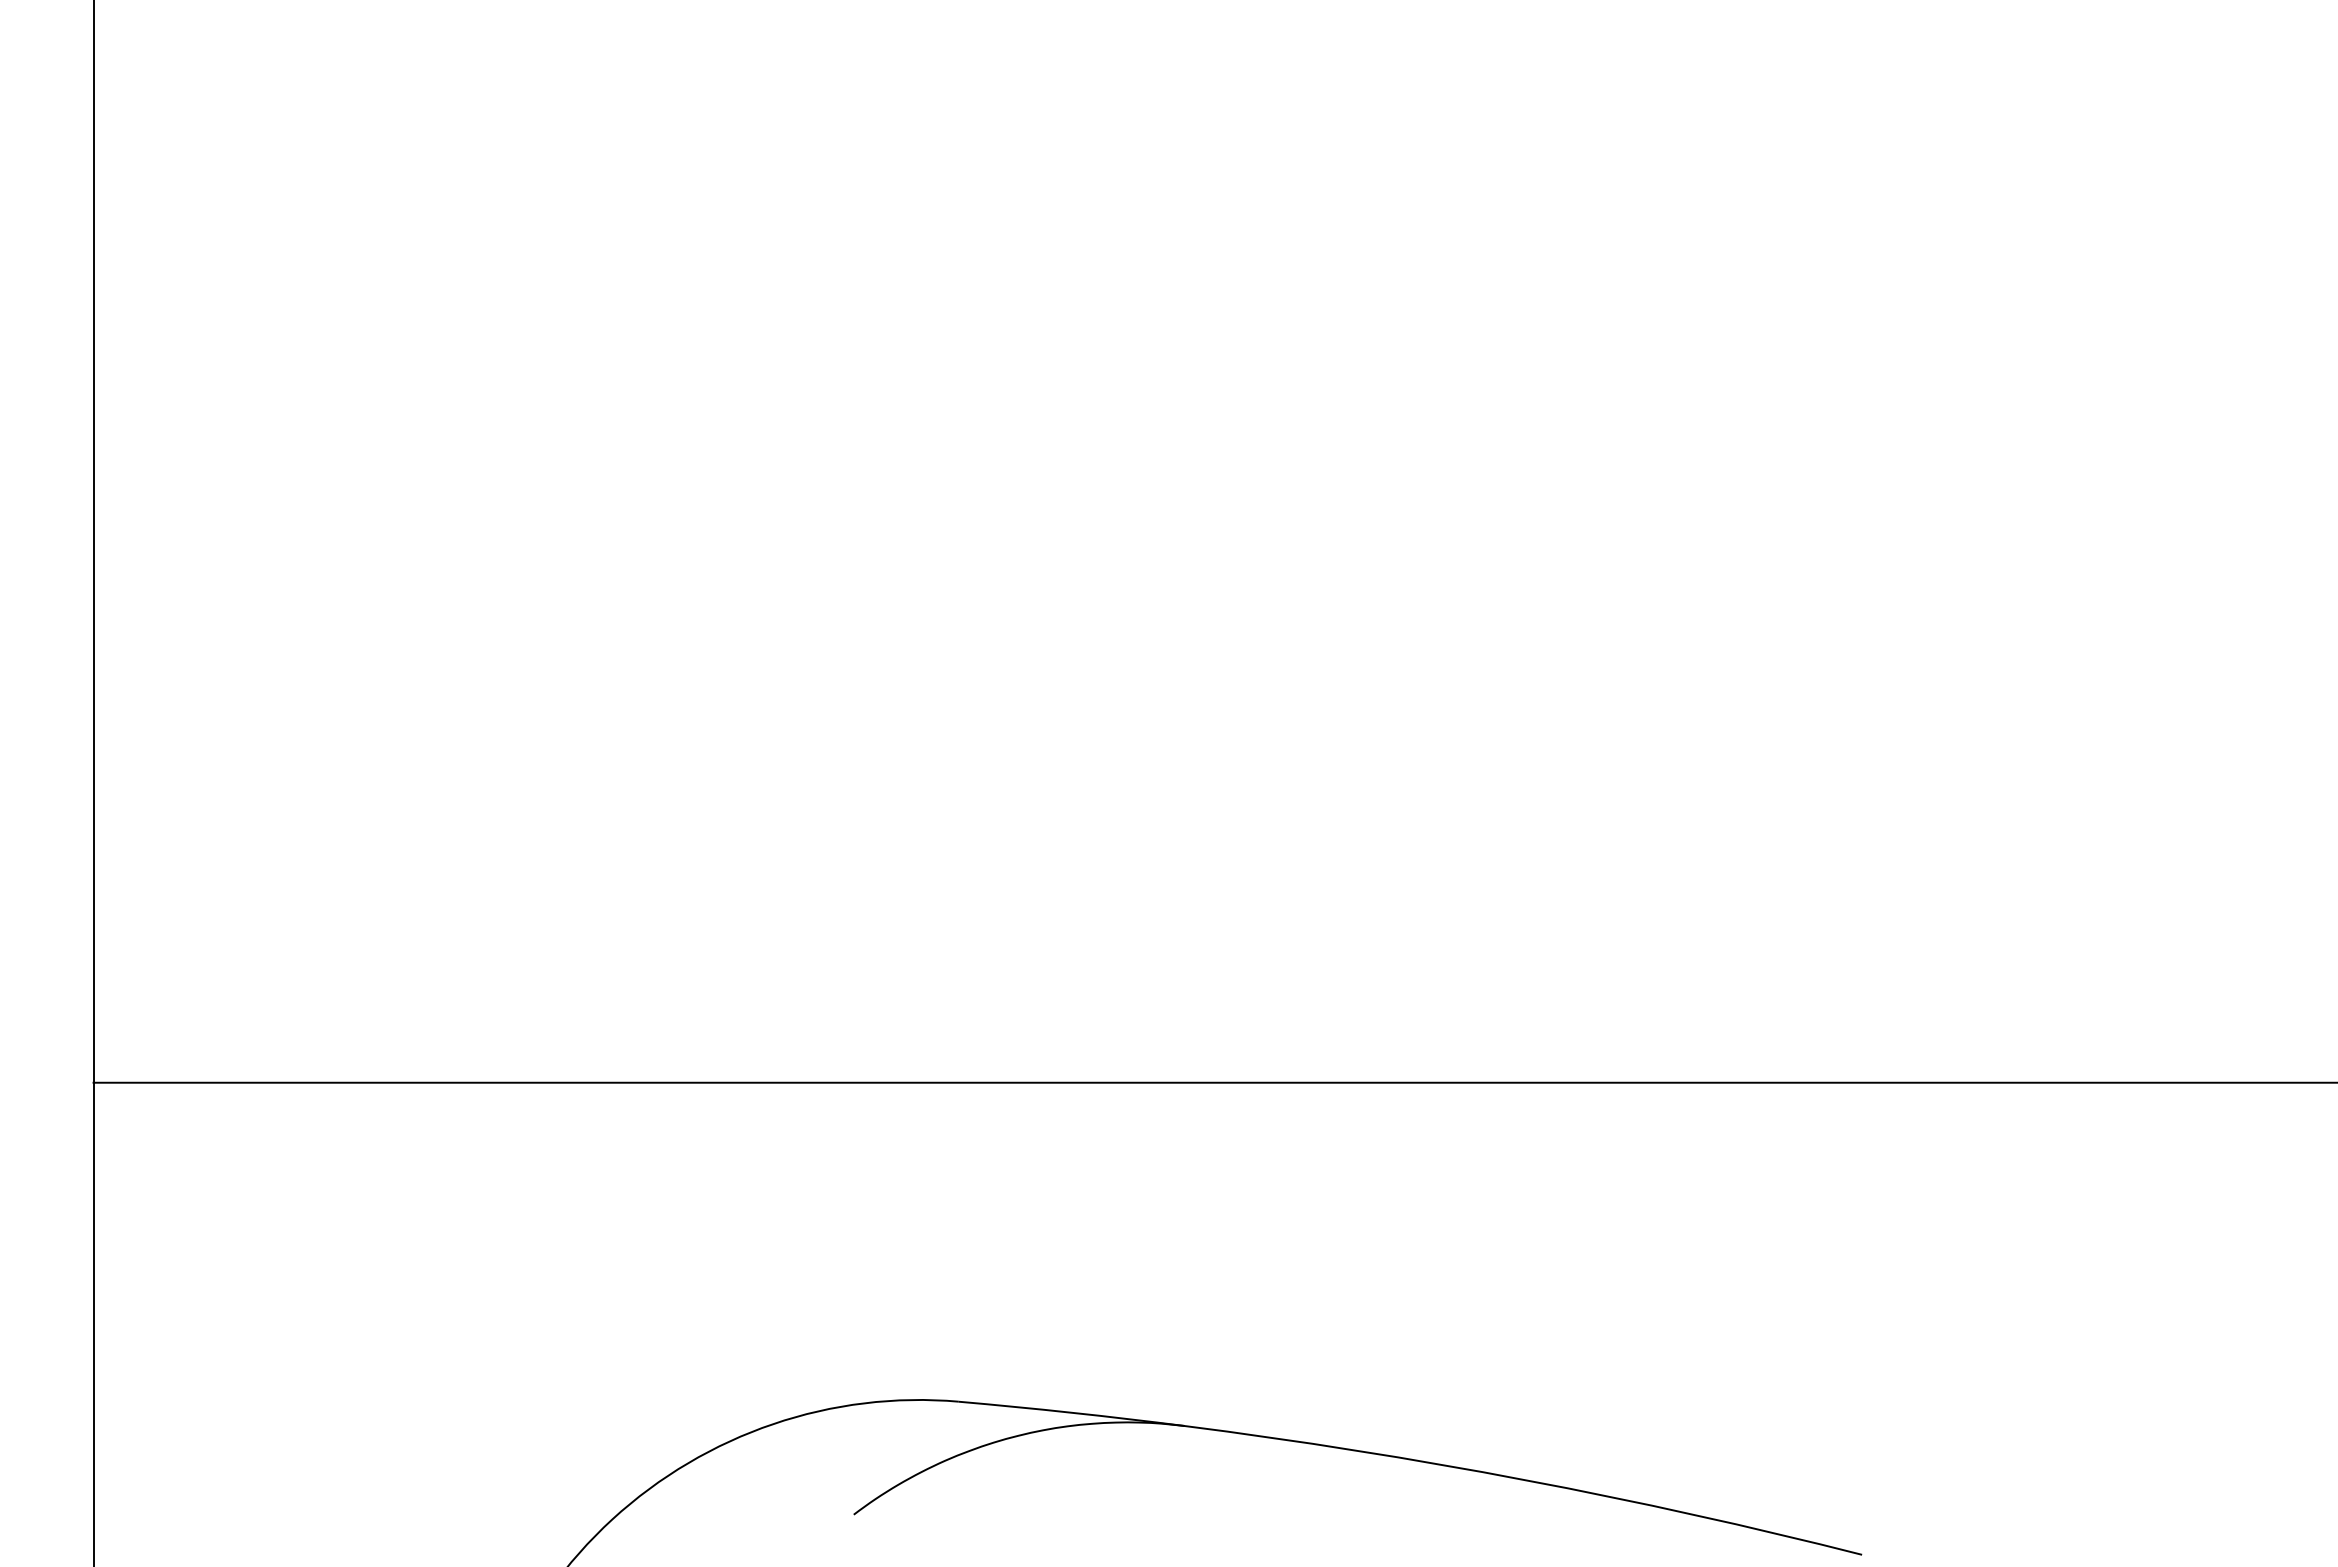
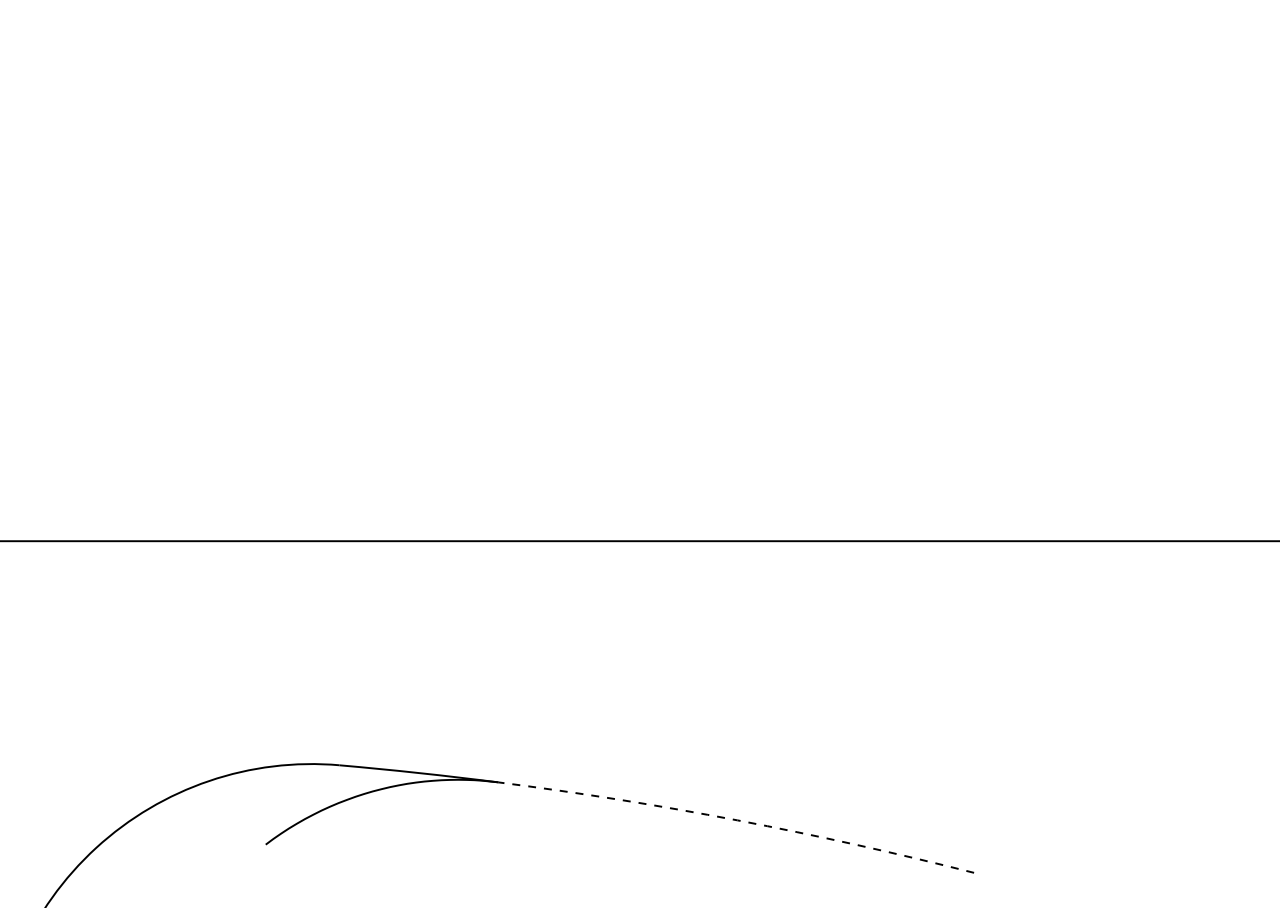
arc: (1525, 1480) -> (737, 820), solid -> dashed

